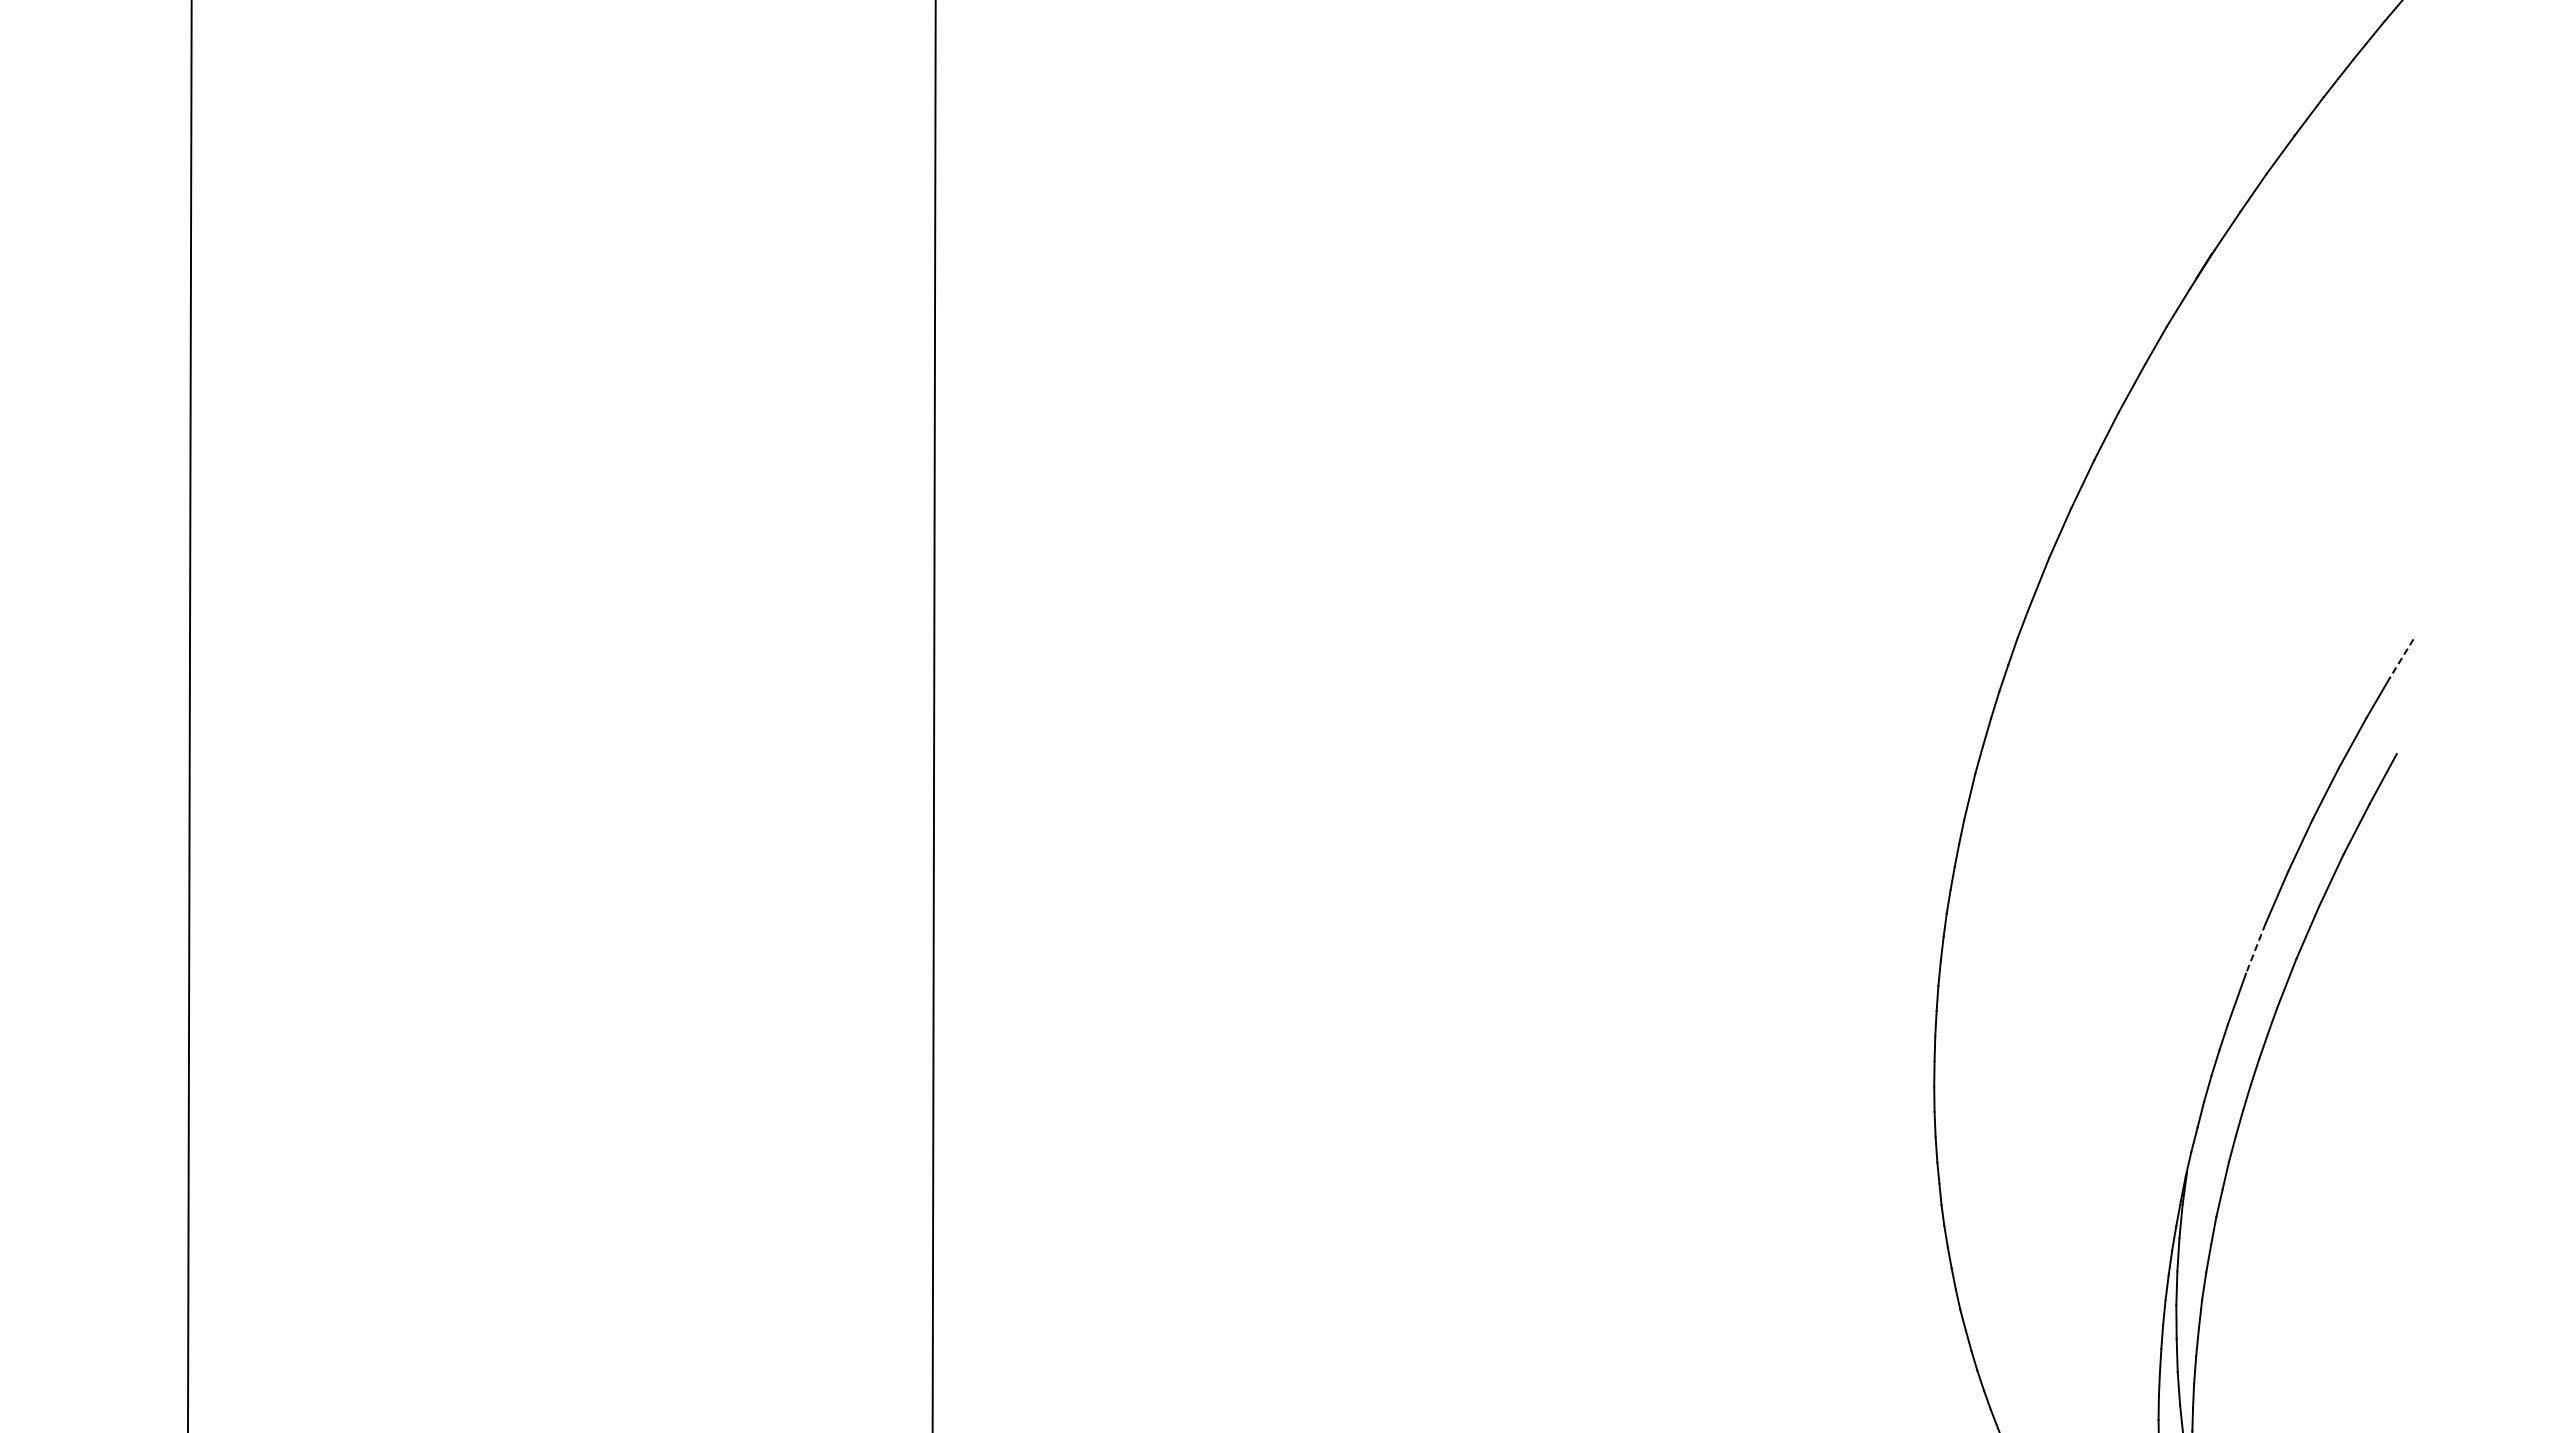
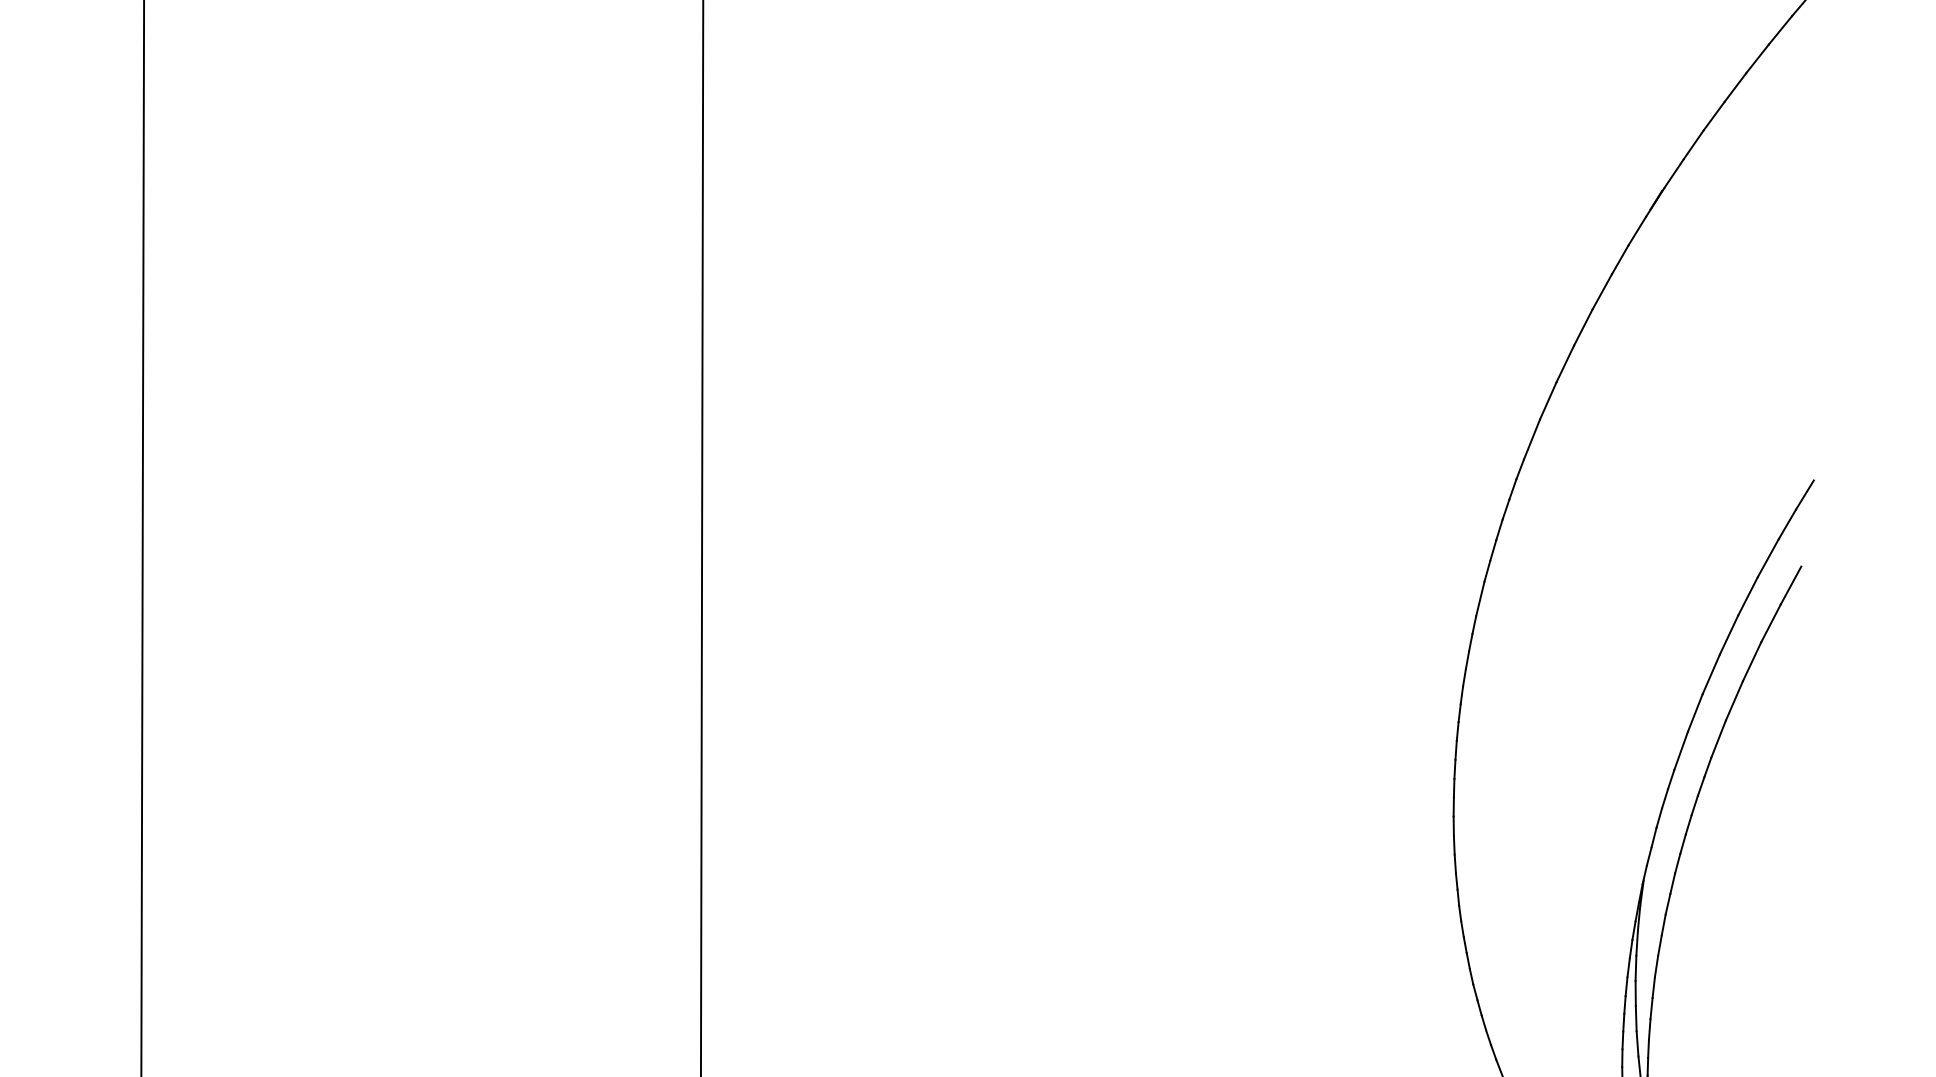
line: (2401, 658) -> (1804, 494), dashed -> solid
line: (2255, 948) -> (1695, 712), dashed -> solid

